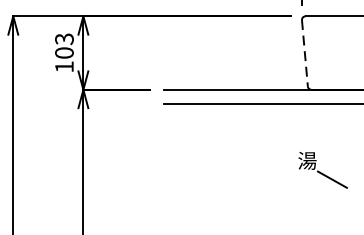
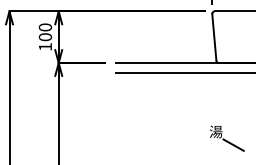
text: (64, 39) -> (45, 27), 103 -> 100
line: (305, 53) -> (214, 37), dashed -> solid
part: (323, 170) -> (227, 138), moved

